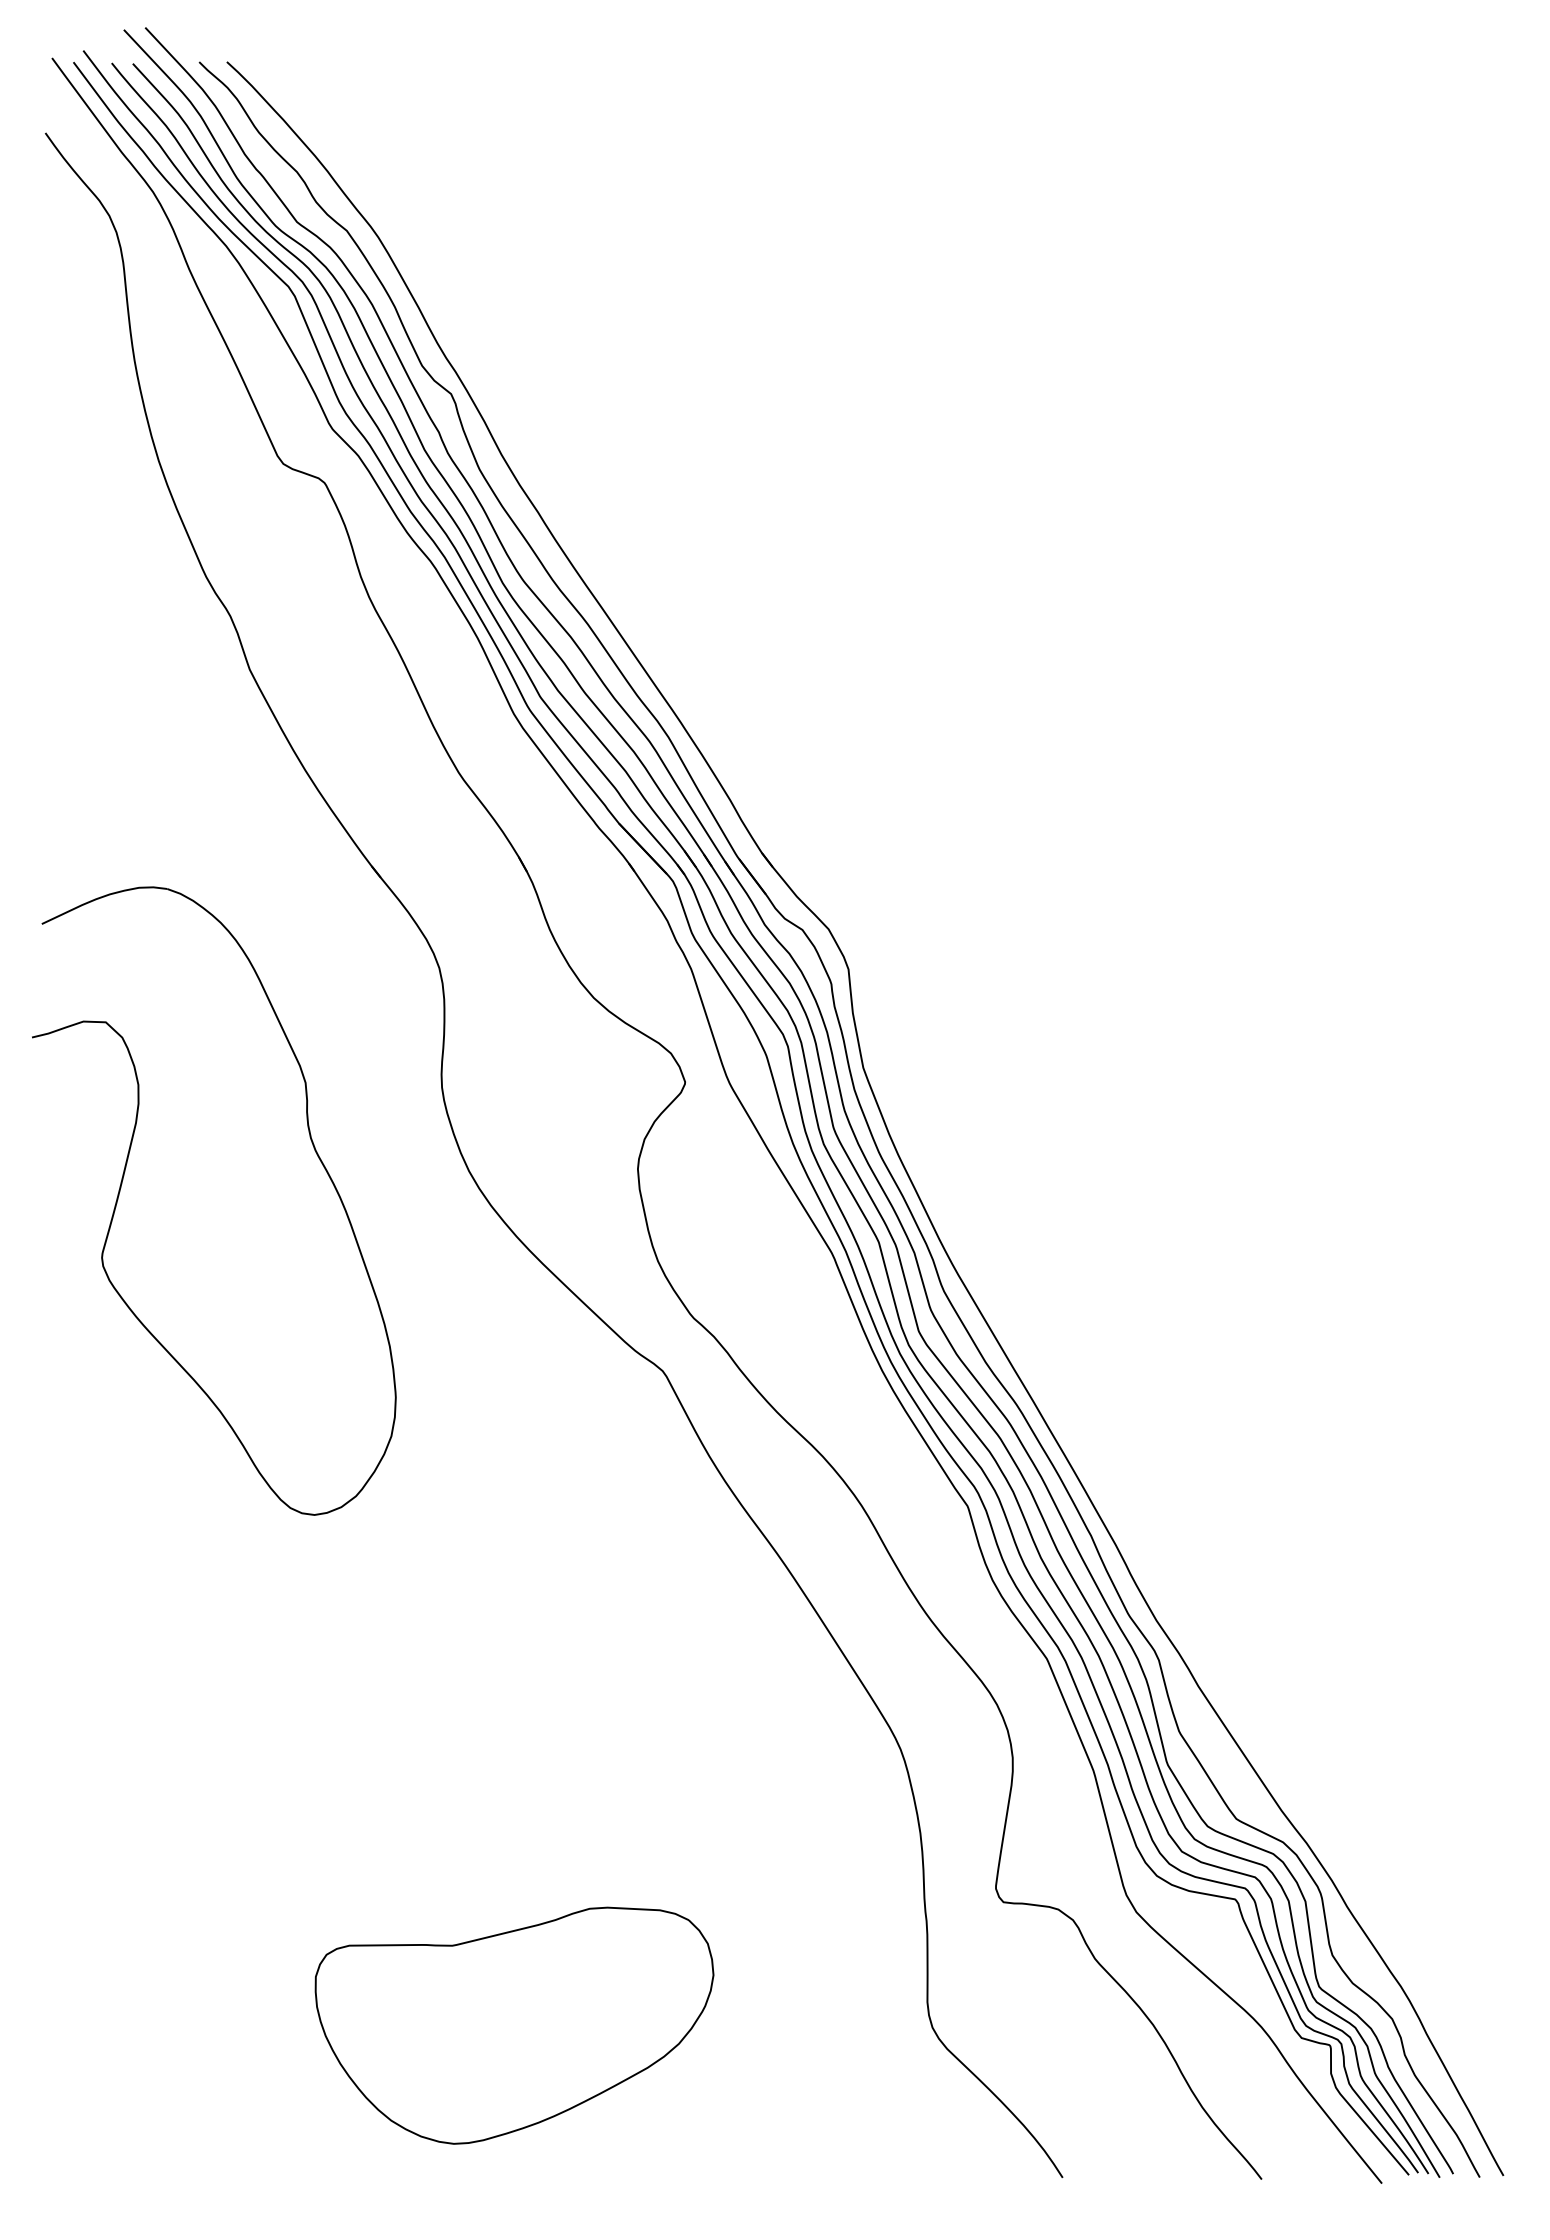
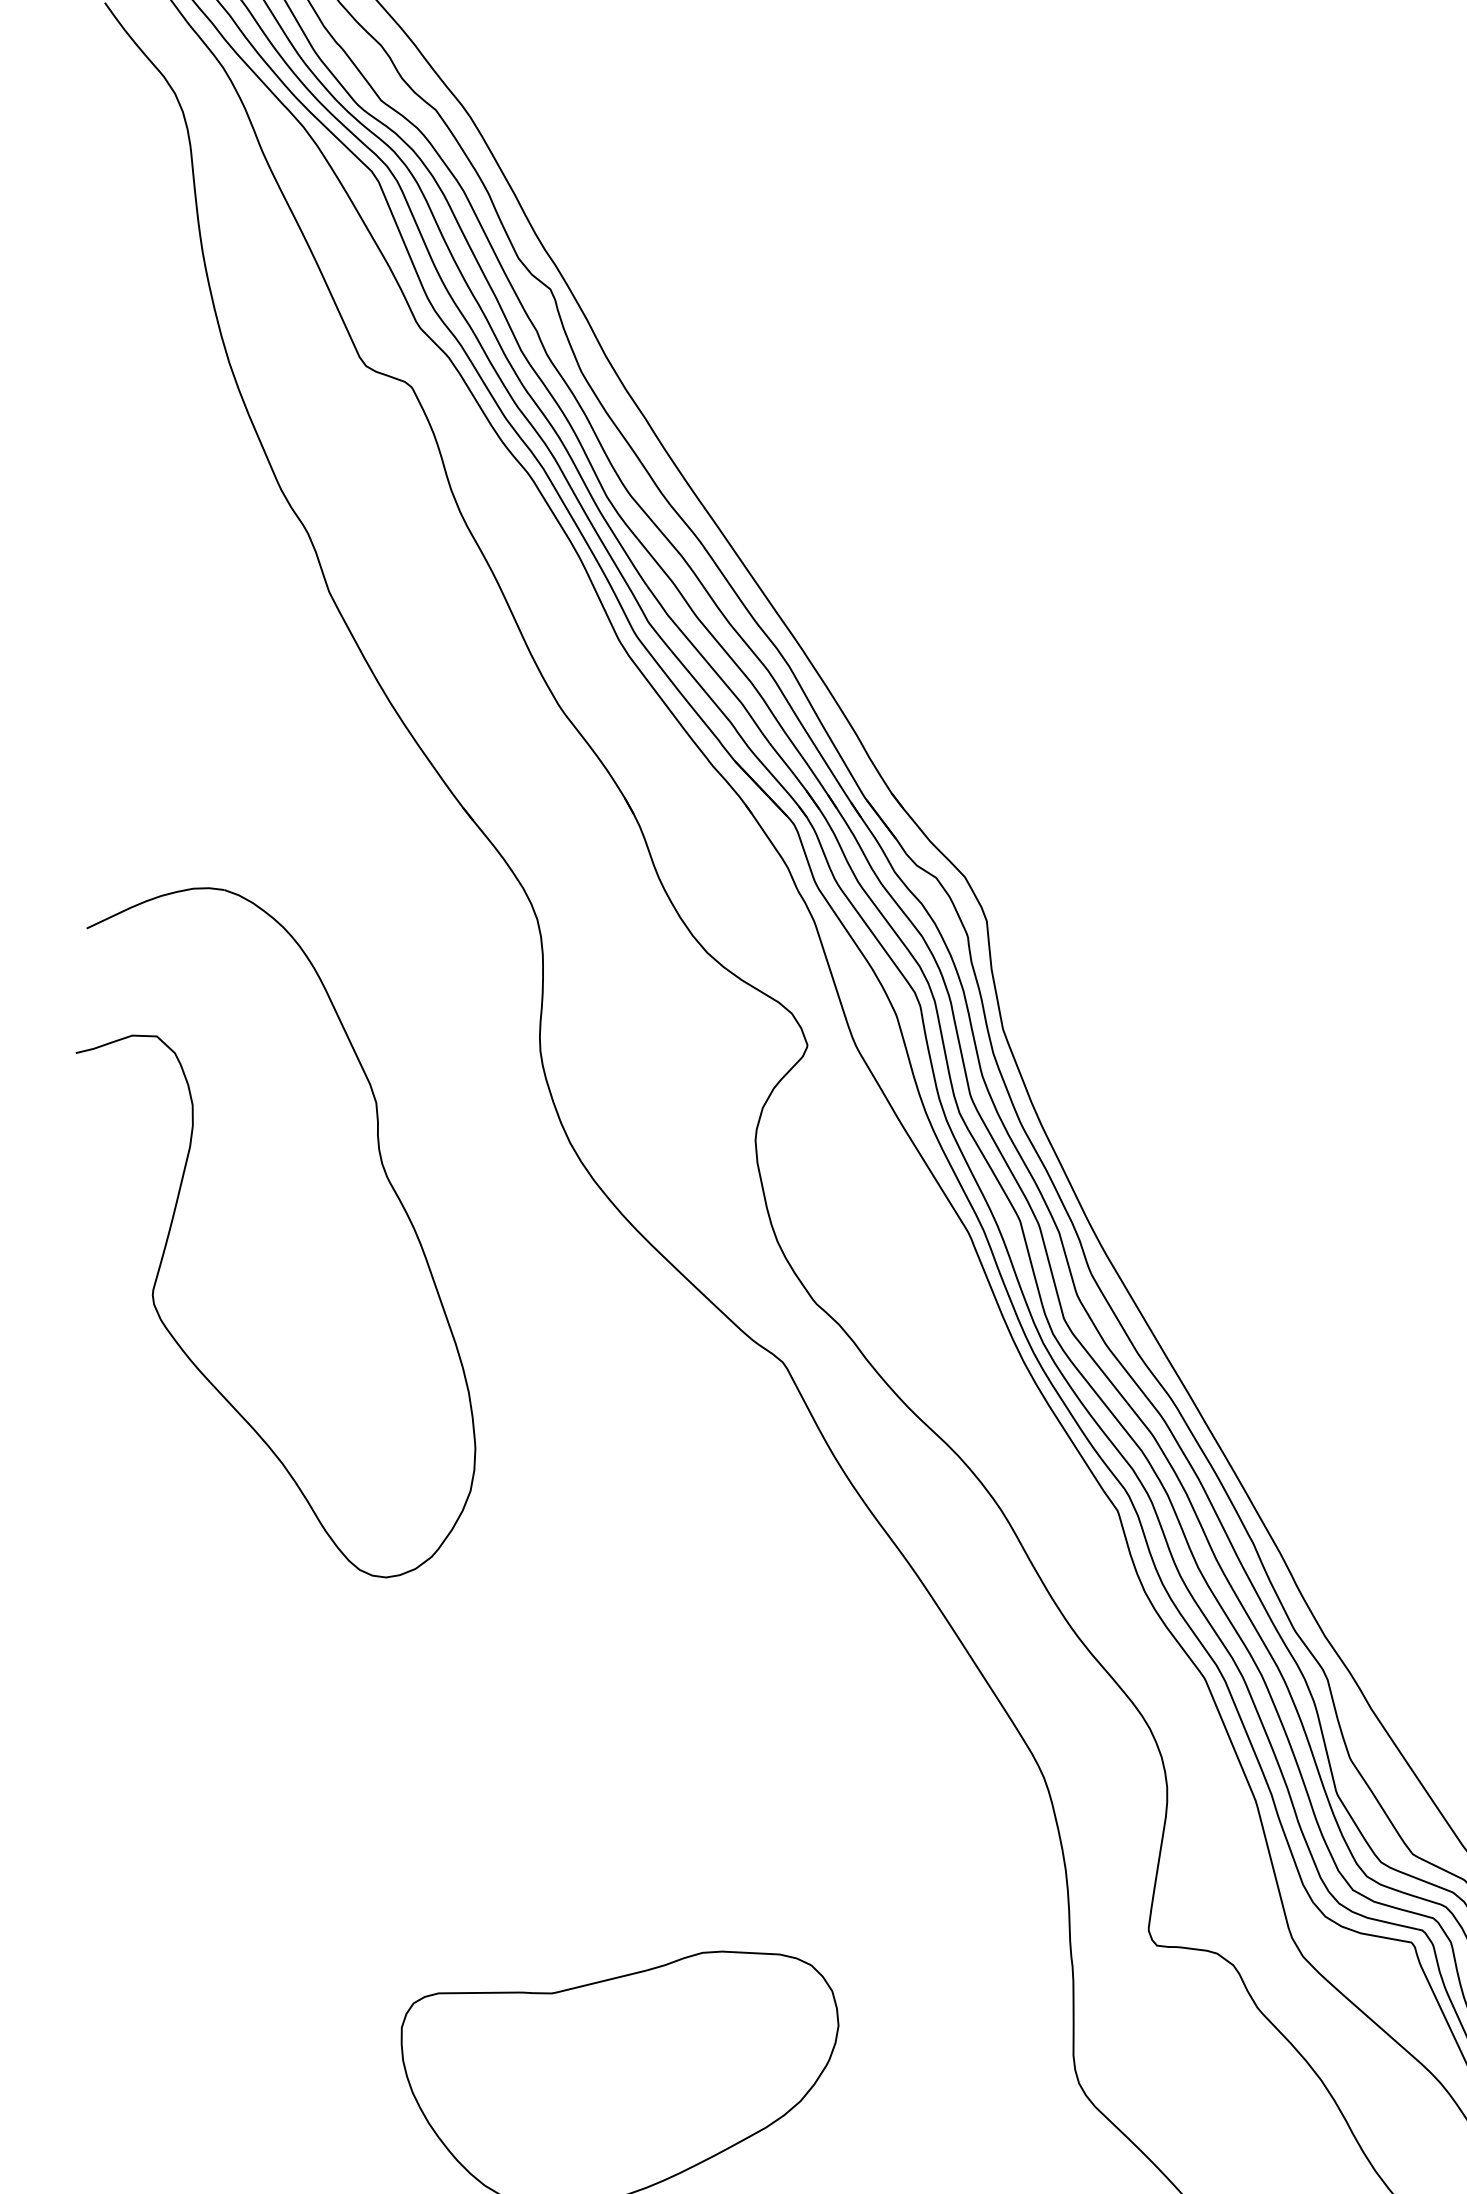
part: (124, 1176) -> (177, 1205), moved

